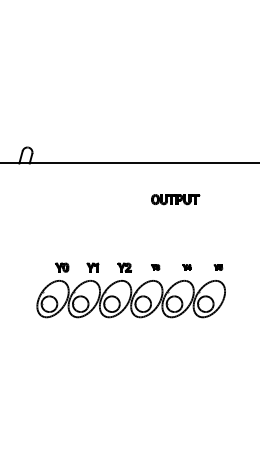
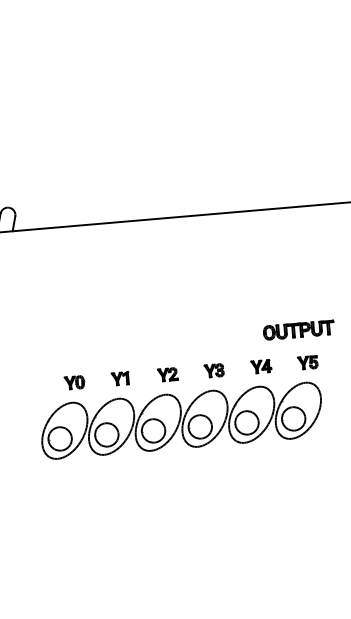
part: (175, 199) -> (299, 330), moved
part: (155, 267) -> (213, 370), size x1.67
part: (186, 267) -> (260, 366), size x1.67
part: (218, 267) -> (307, 362), size x1.67

